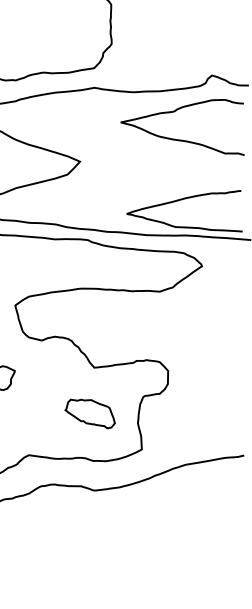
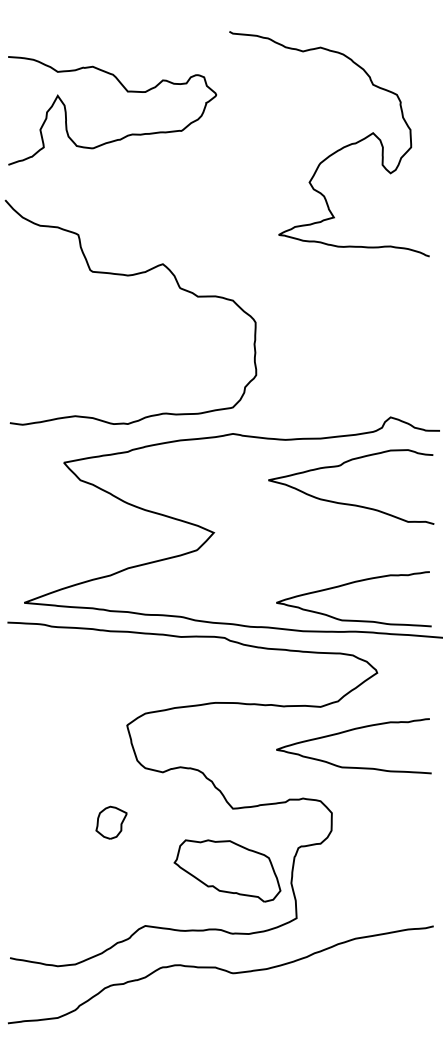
curve: (182, 310) -> (350, 731), added
part: (90, 413) -> (227, 870), size x1.6

